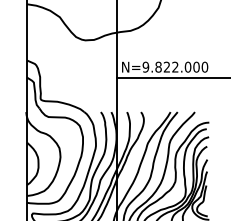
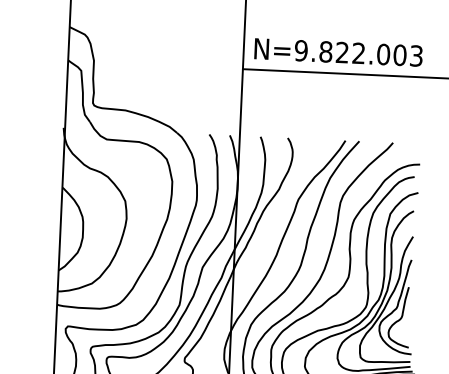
text: (204, 66) -> (415, 54), N=9.822.000 -> N=9.822.003

